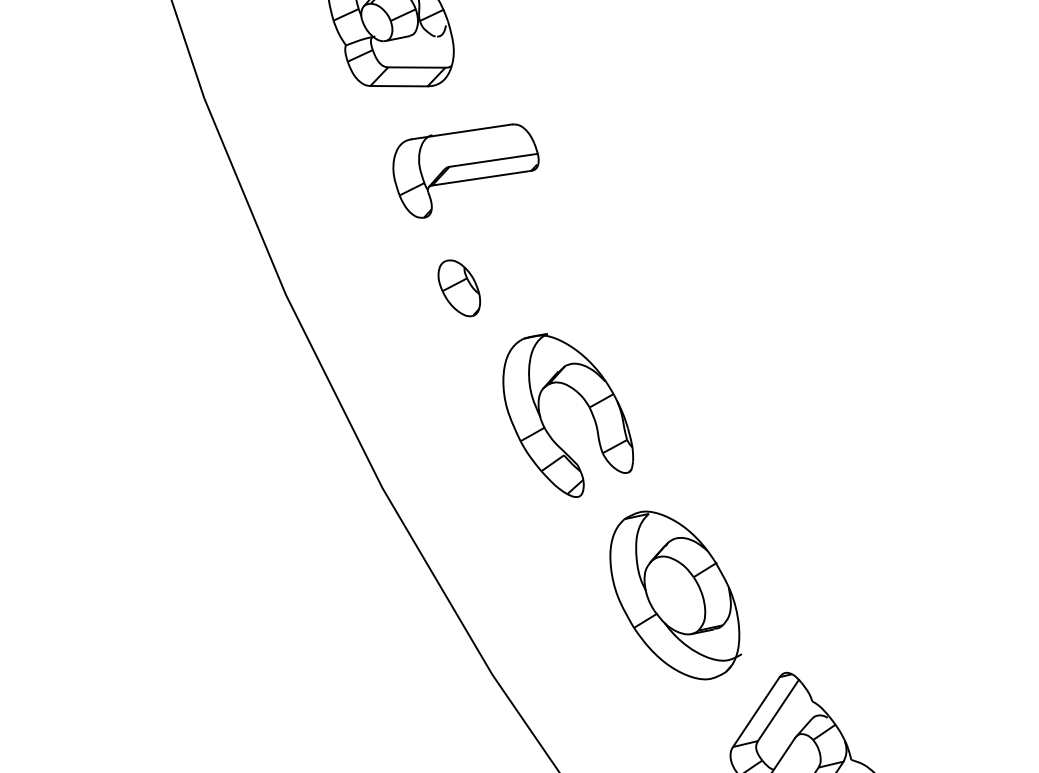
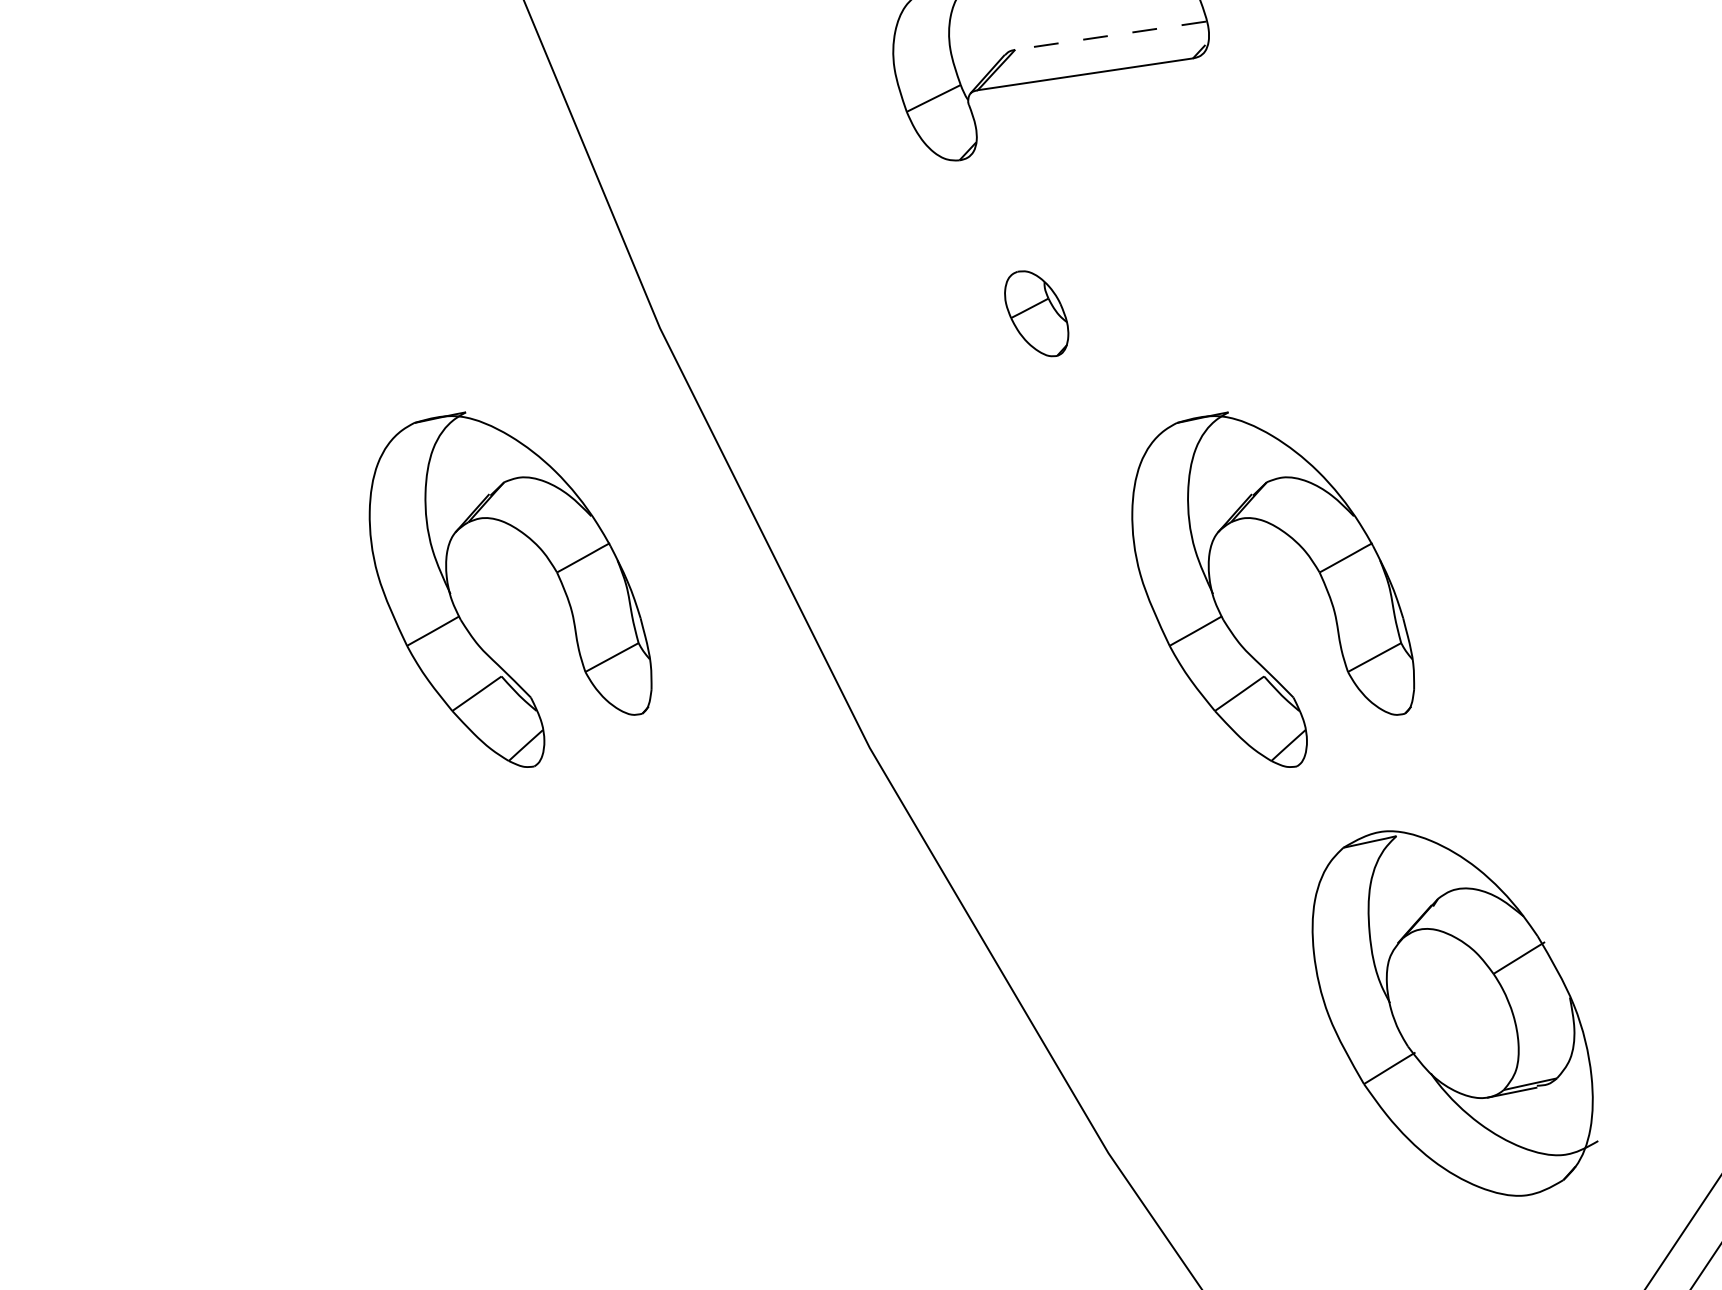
line: (492, 160) -> (1108, 35), solid -> dashed
part: (459, 288) -> (1036, 314), size x0.7
part: (236, 406) -> (552, 570), added
part: (675, 595) -> (1454, 1013), moved

